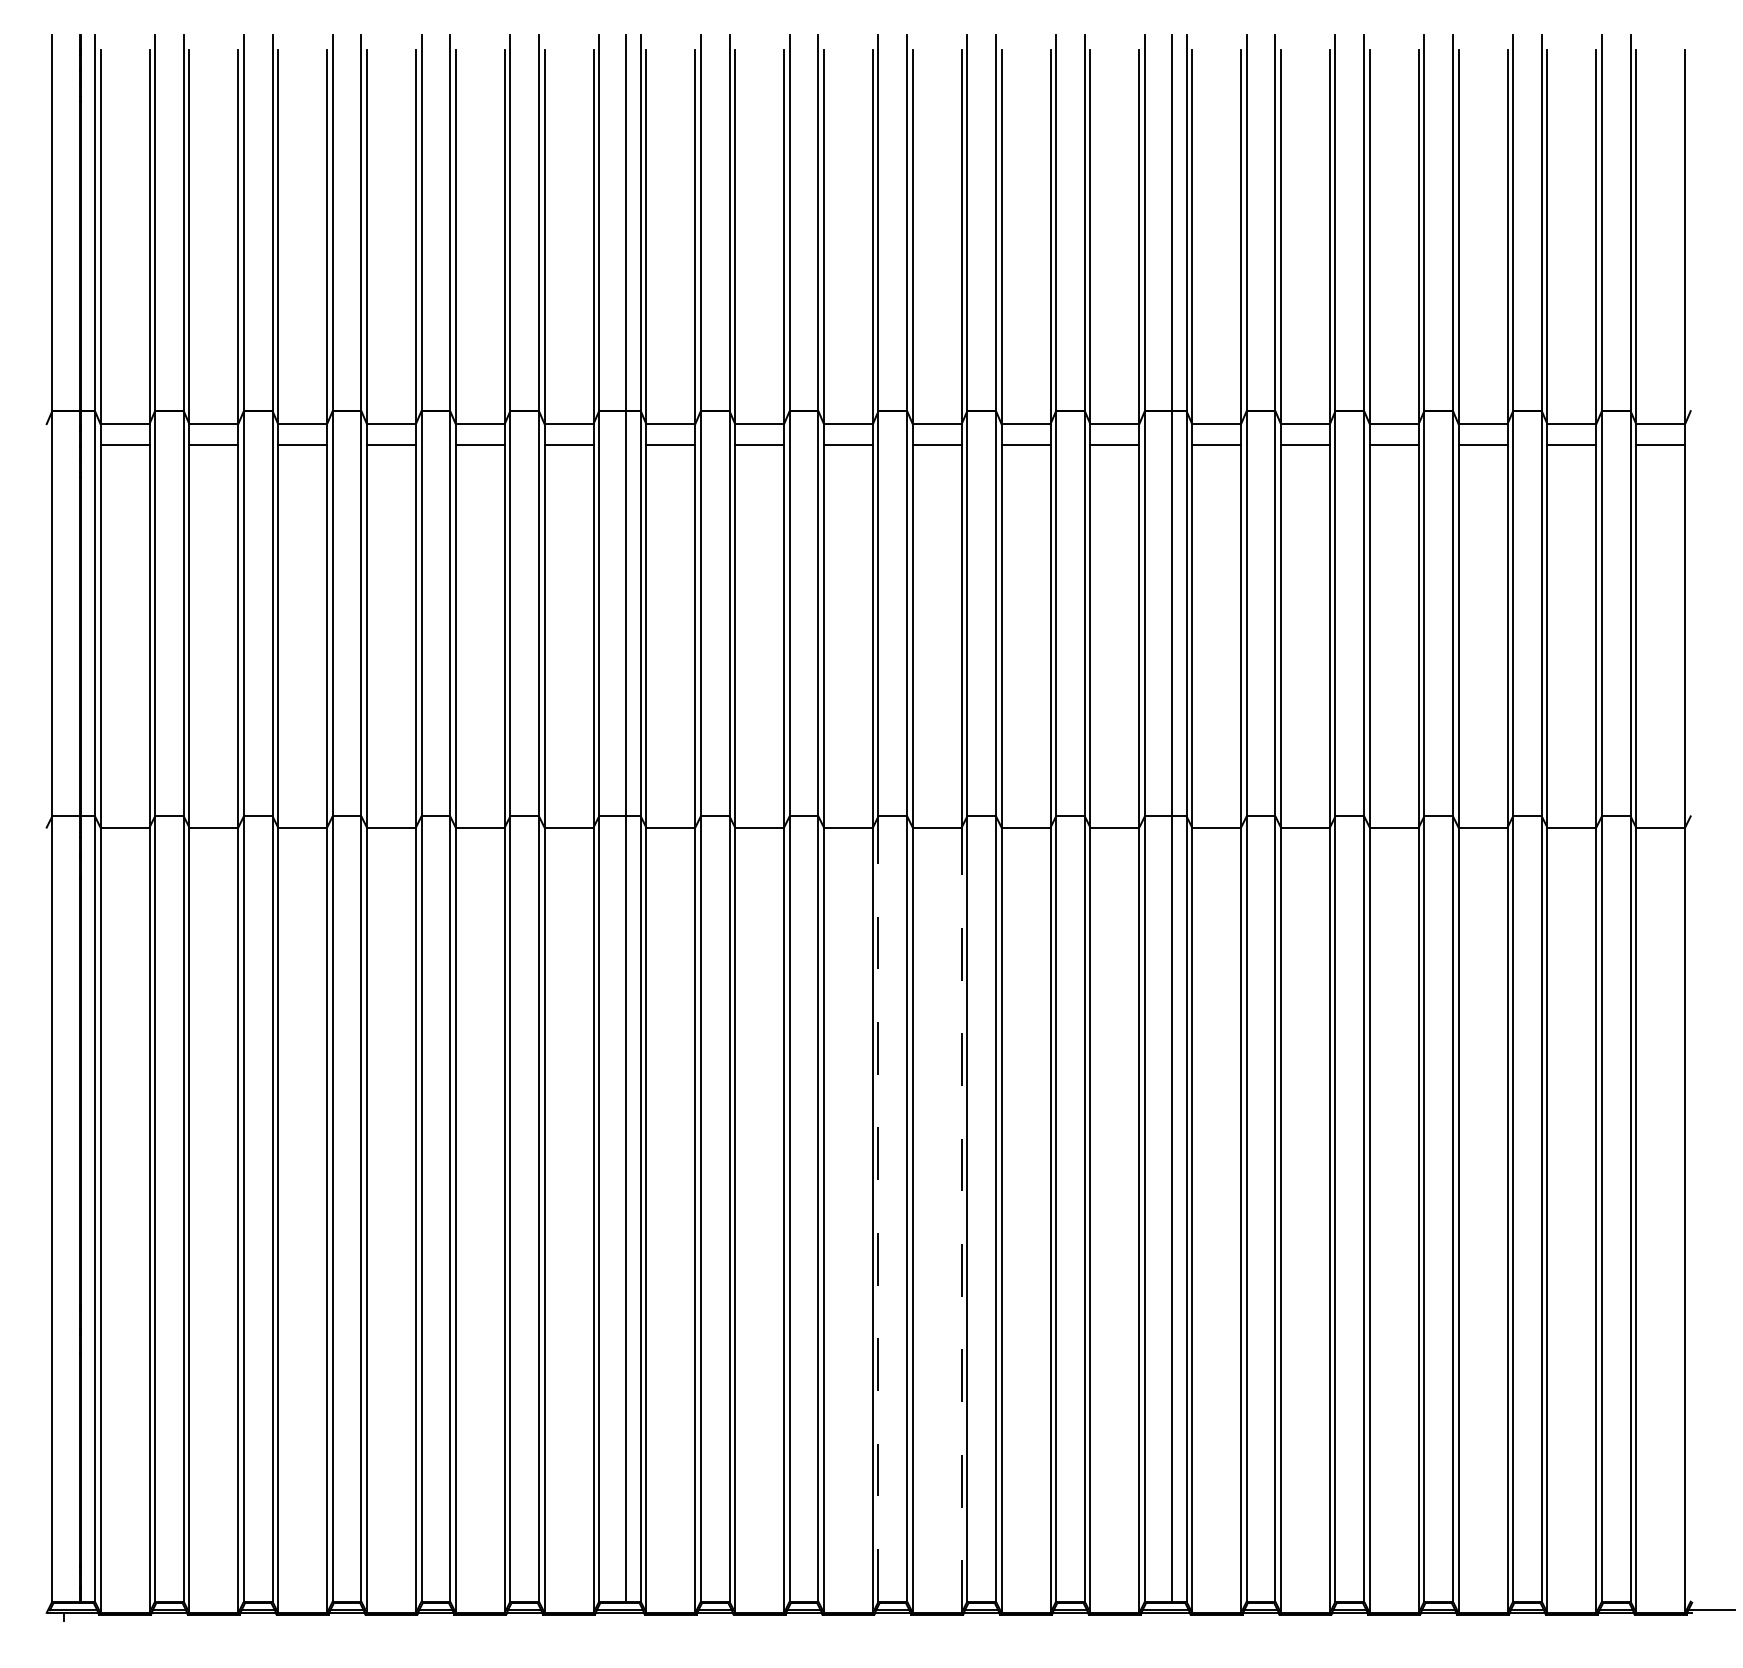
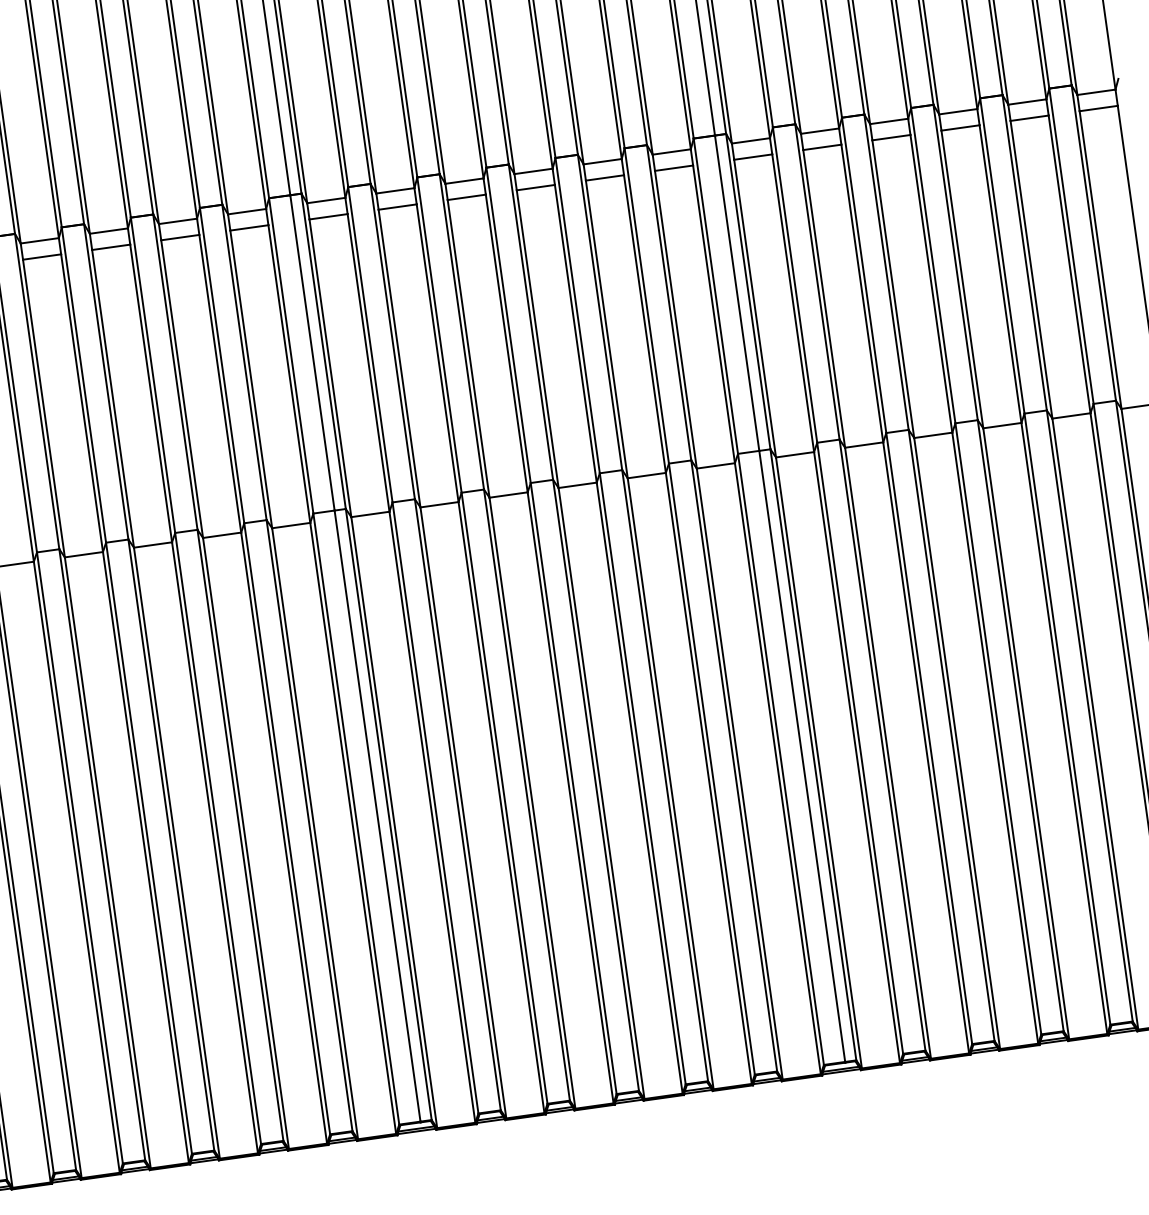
line: (878, 1209) -> (573, 788), dashed -> solid
line: (961, 1220) -> (639, 788), dashed -> solid

